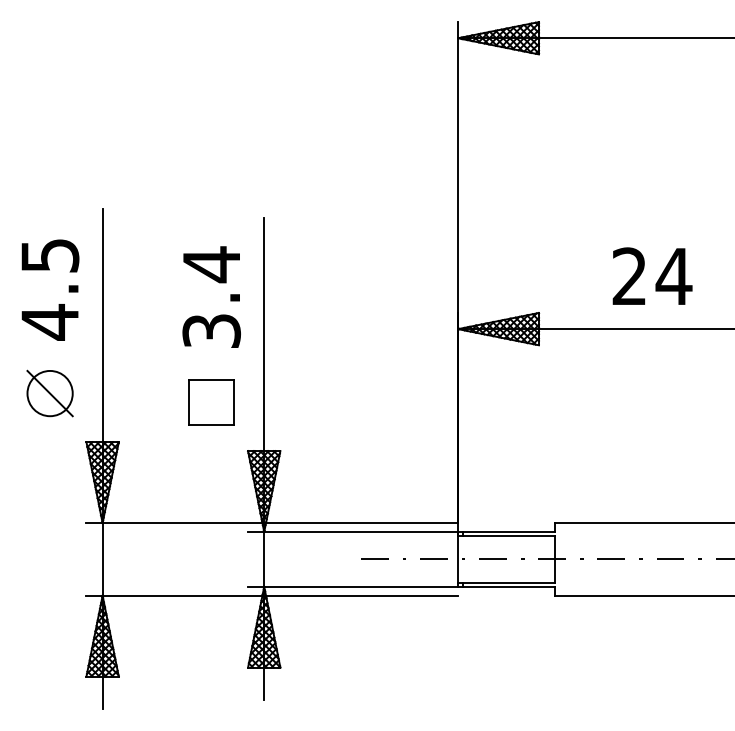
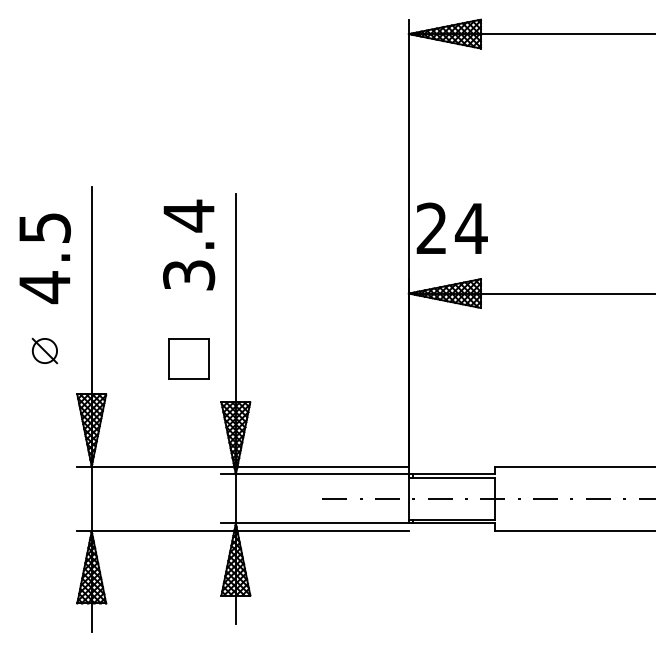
text: (651, 275) -> (451, 227), moved
text: (212, 296) -> (189, 244), moved
part: (49, 392) -> (44, 350), size x0.6

